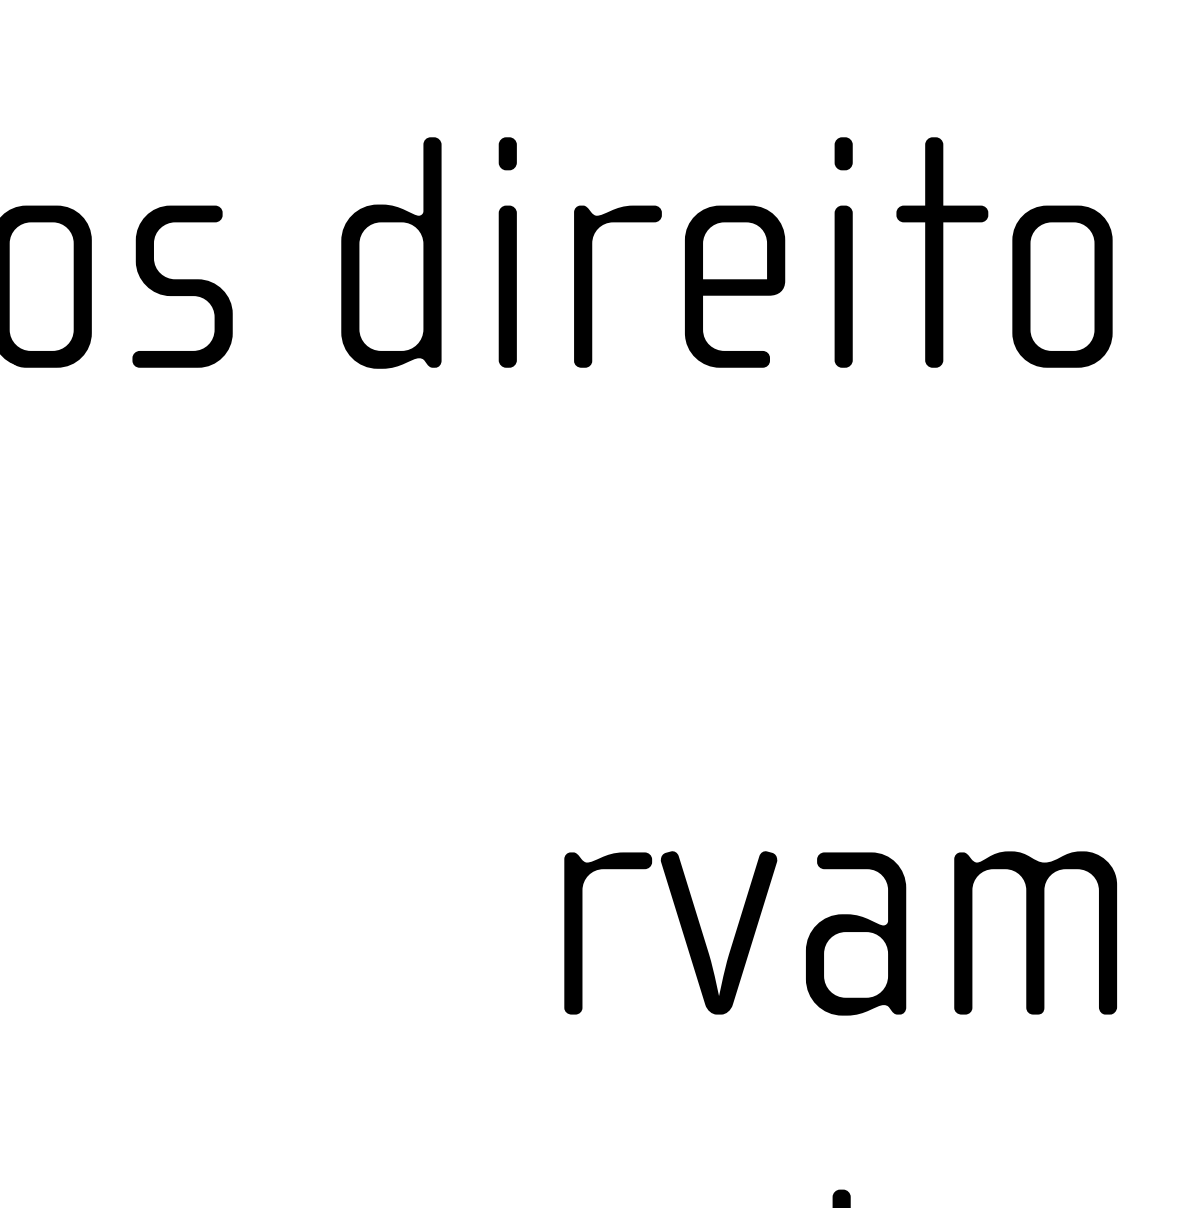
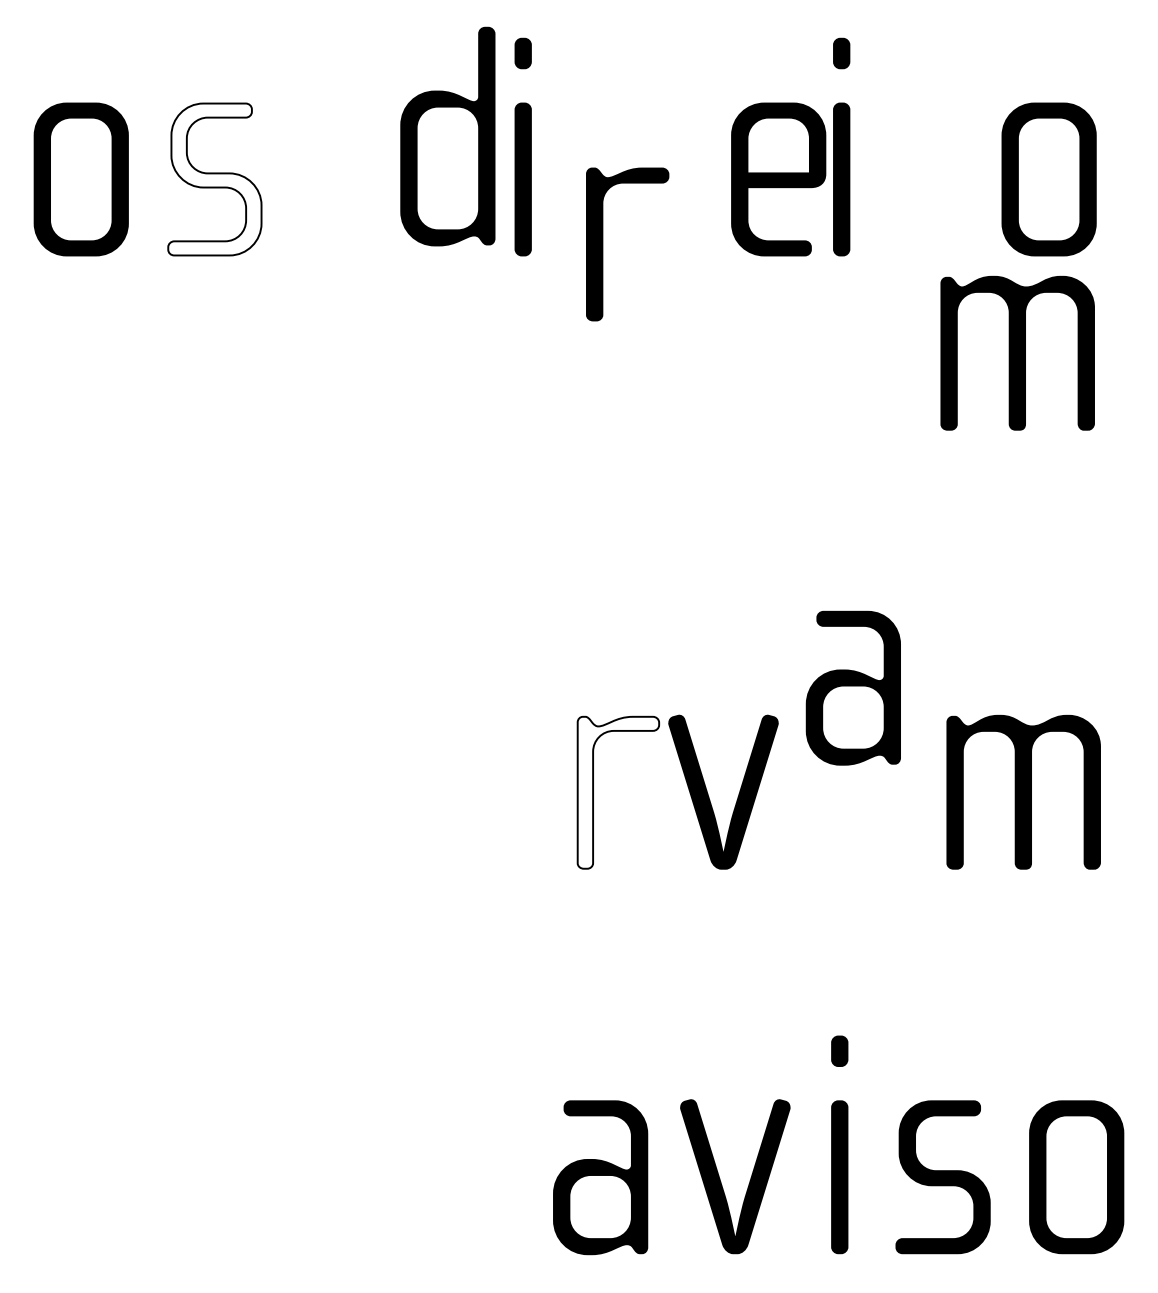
part: (941, 251) -> (934, 146), removed
part: (391, 252) -> (447, 136), moved
fill: (182, 286) -> (214, 179), removed
part: (592, 286) -> (603, 244), moved
part: (734, 286) -> (778, 179), moved
part: (1029, 469) -> (1017, 352), added
fill: (608, 933) -> (618, 792), removed
part: (855, 933) -> (852, 687), moved

